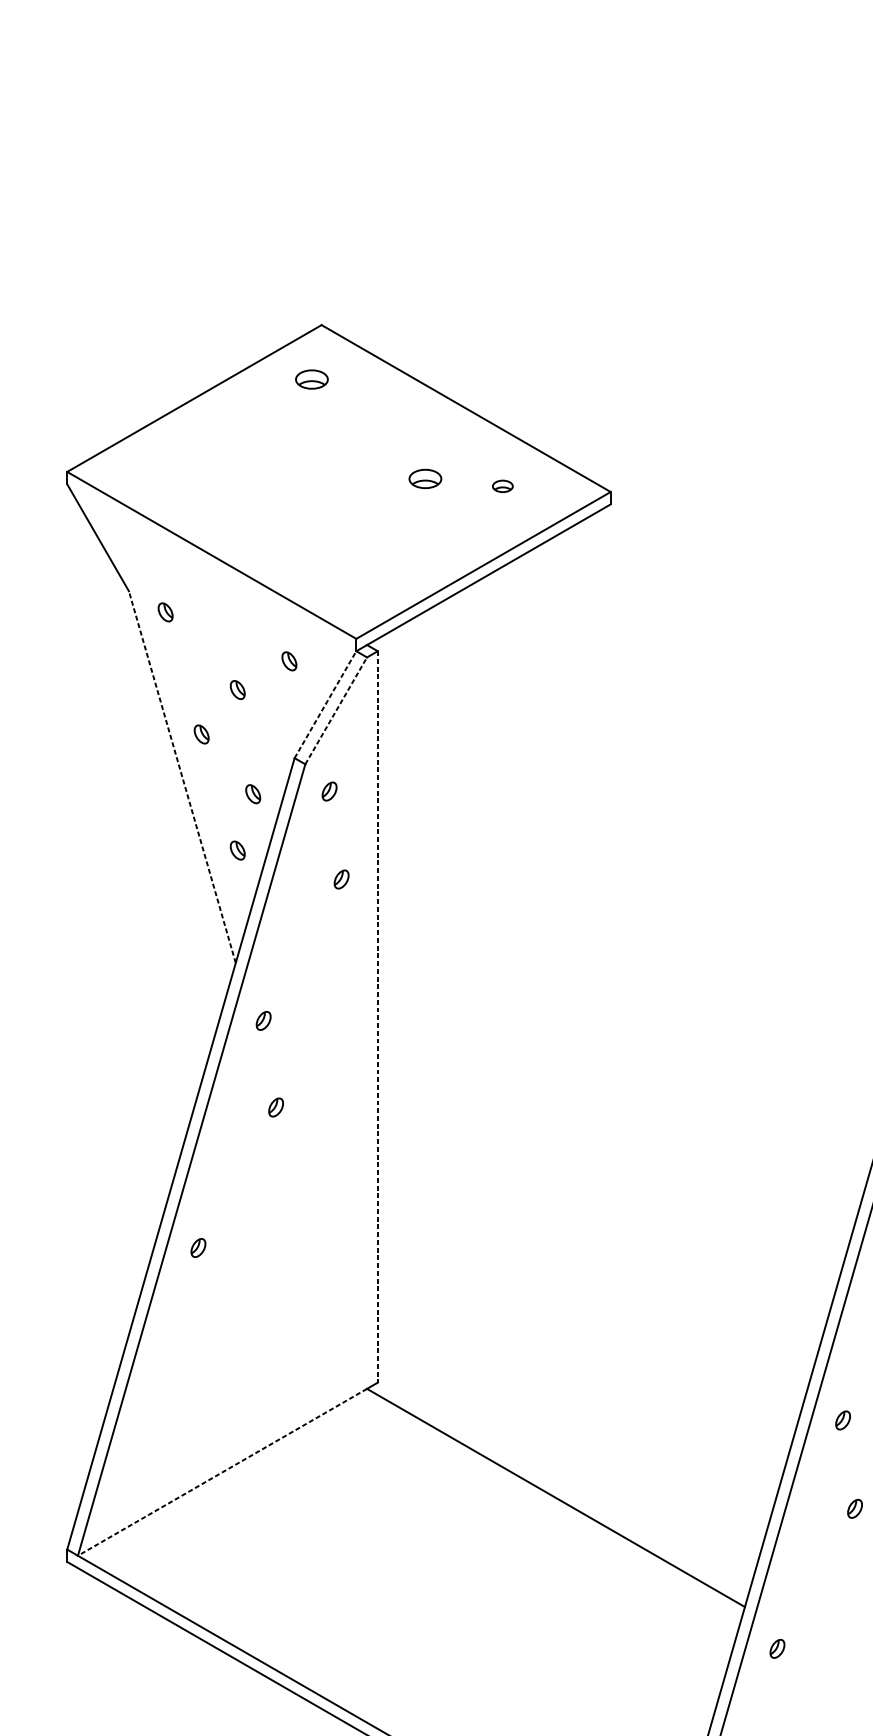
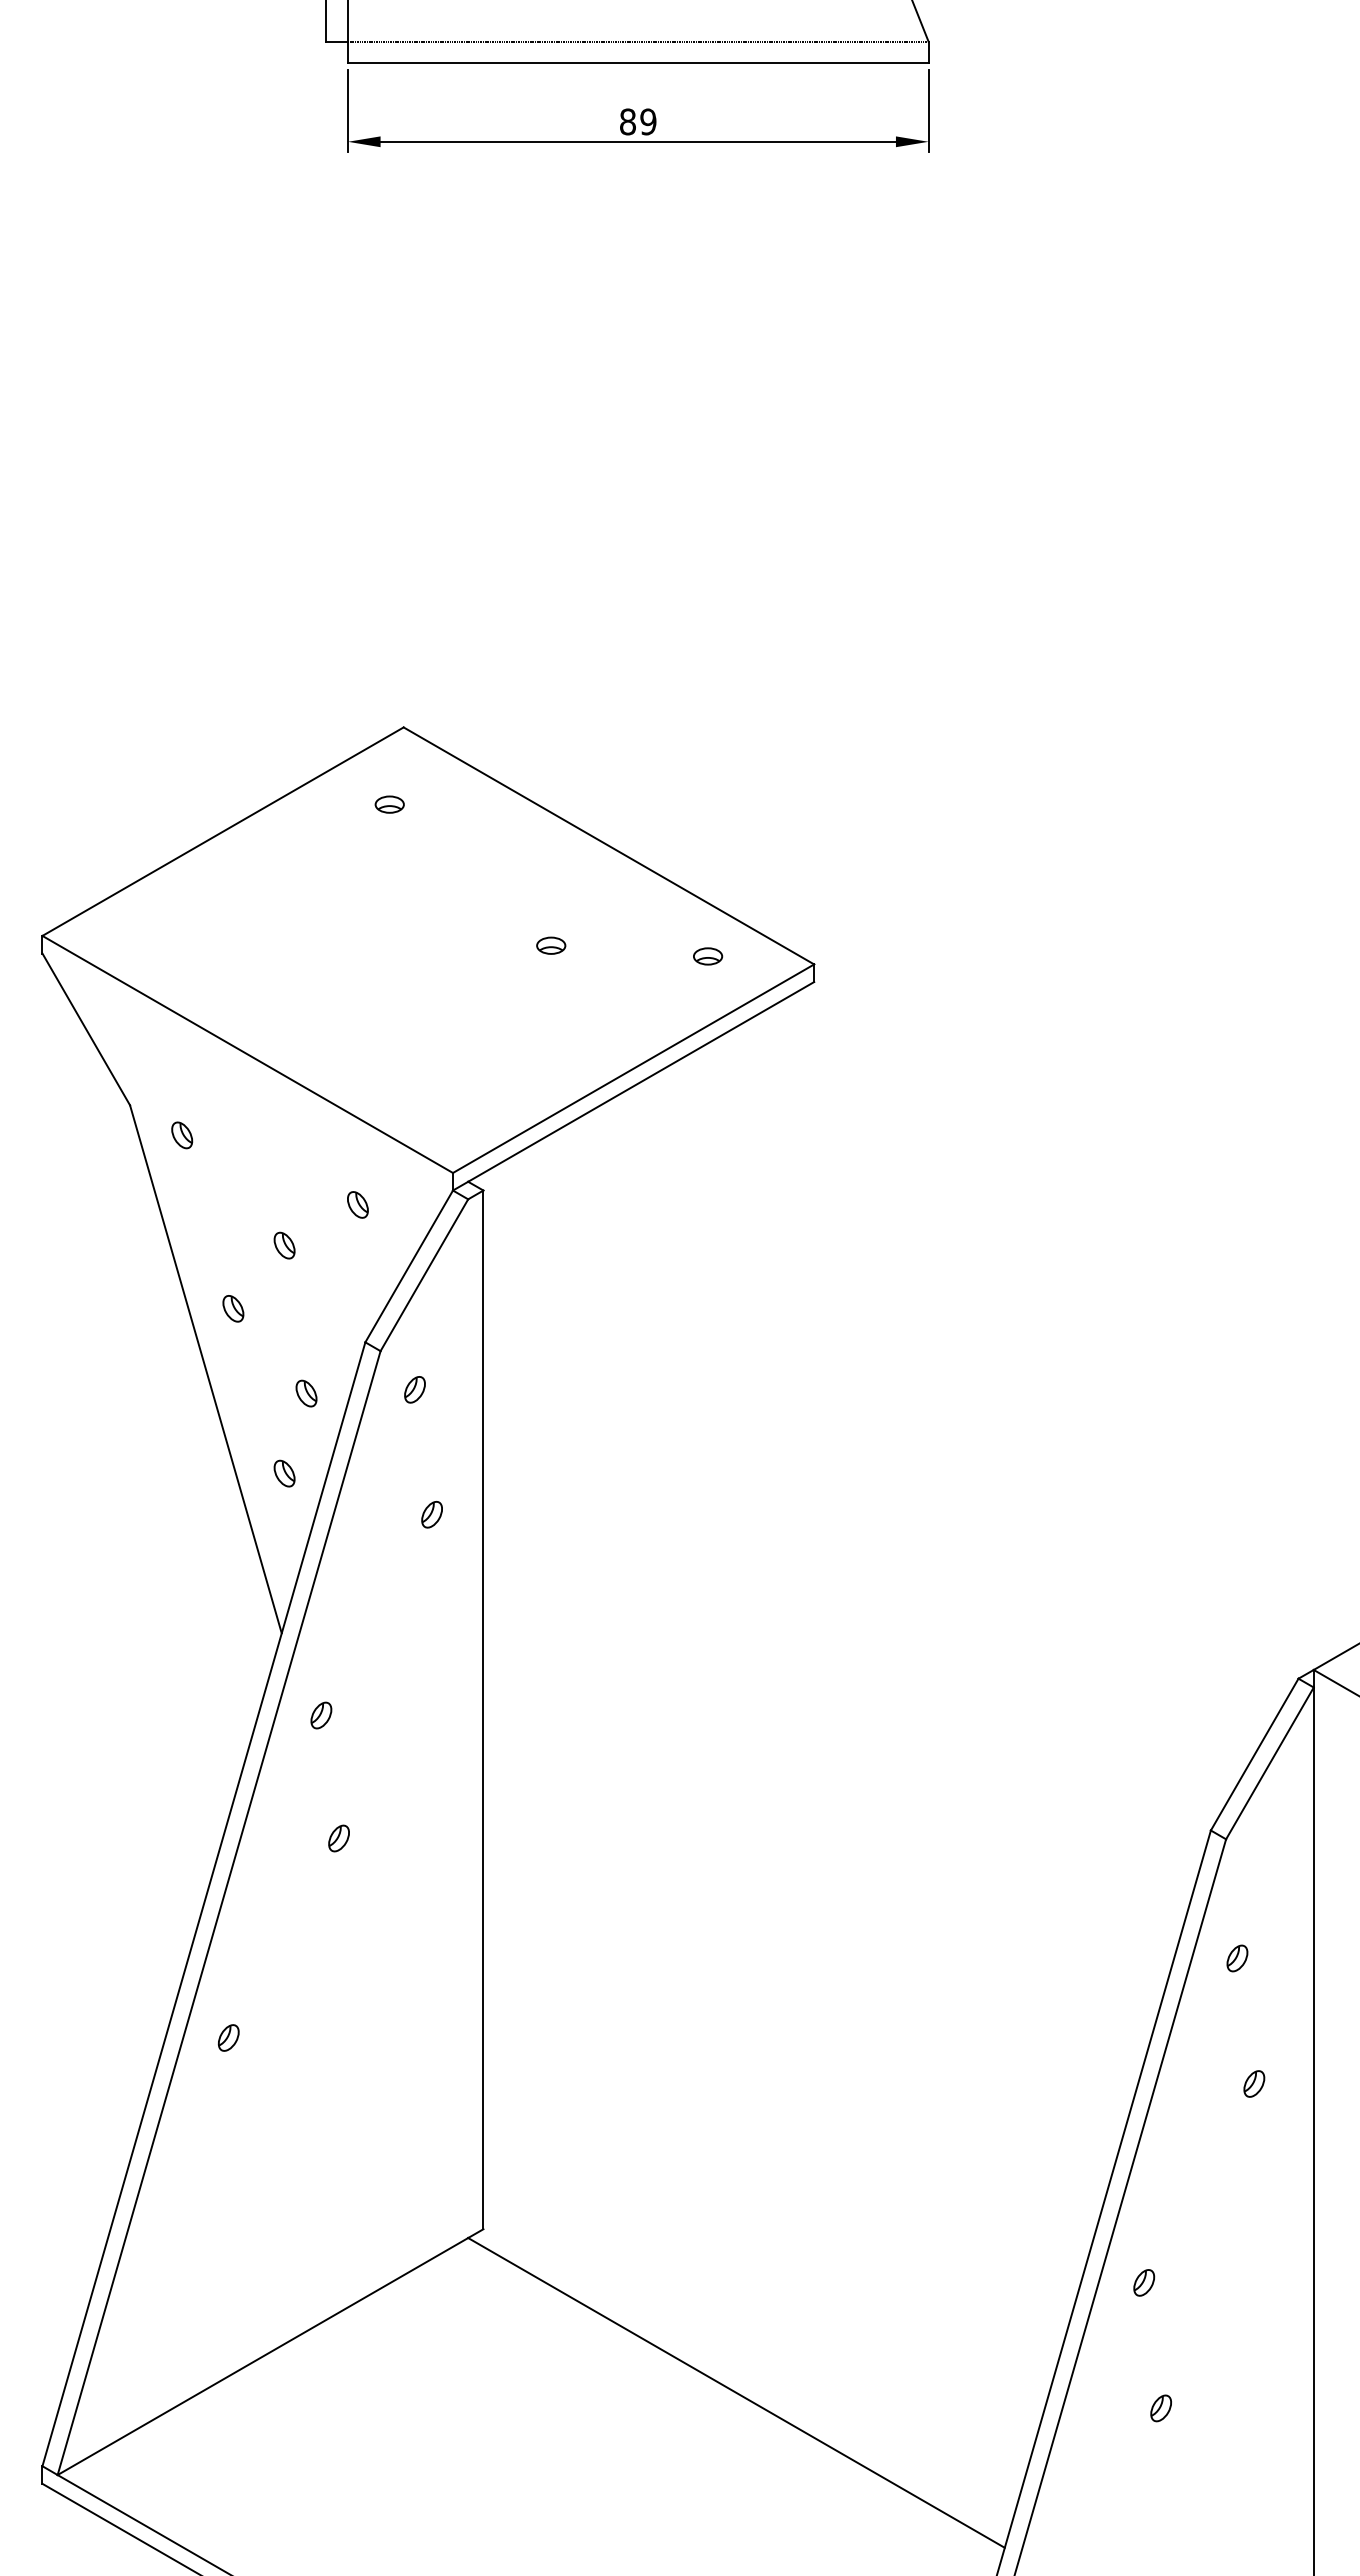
part: (311, 379) -> (389, 804), size x0.62
part: (425, 478) -> (551, 945), size x0.62
part: (503, 486) -> (708, 956), moved
line: (325, 704) -> (409, 1266), dashed -> solid
line: (336, 711) -> (424, 1275), dashed -> solid
line: (182, 777) -> (205, 1369), dashed -> solid
line: (377, 1017) -> (483, 1710), dashed -> solid
line: (222, 1472) -> (262, 2356), dashed -> solid

